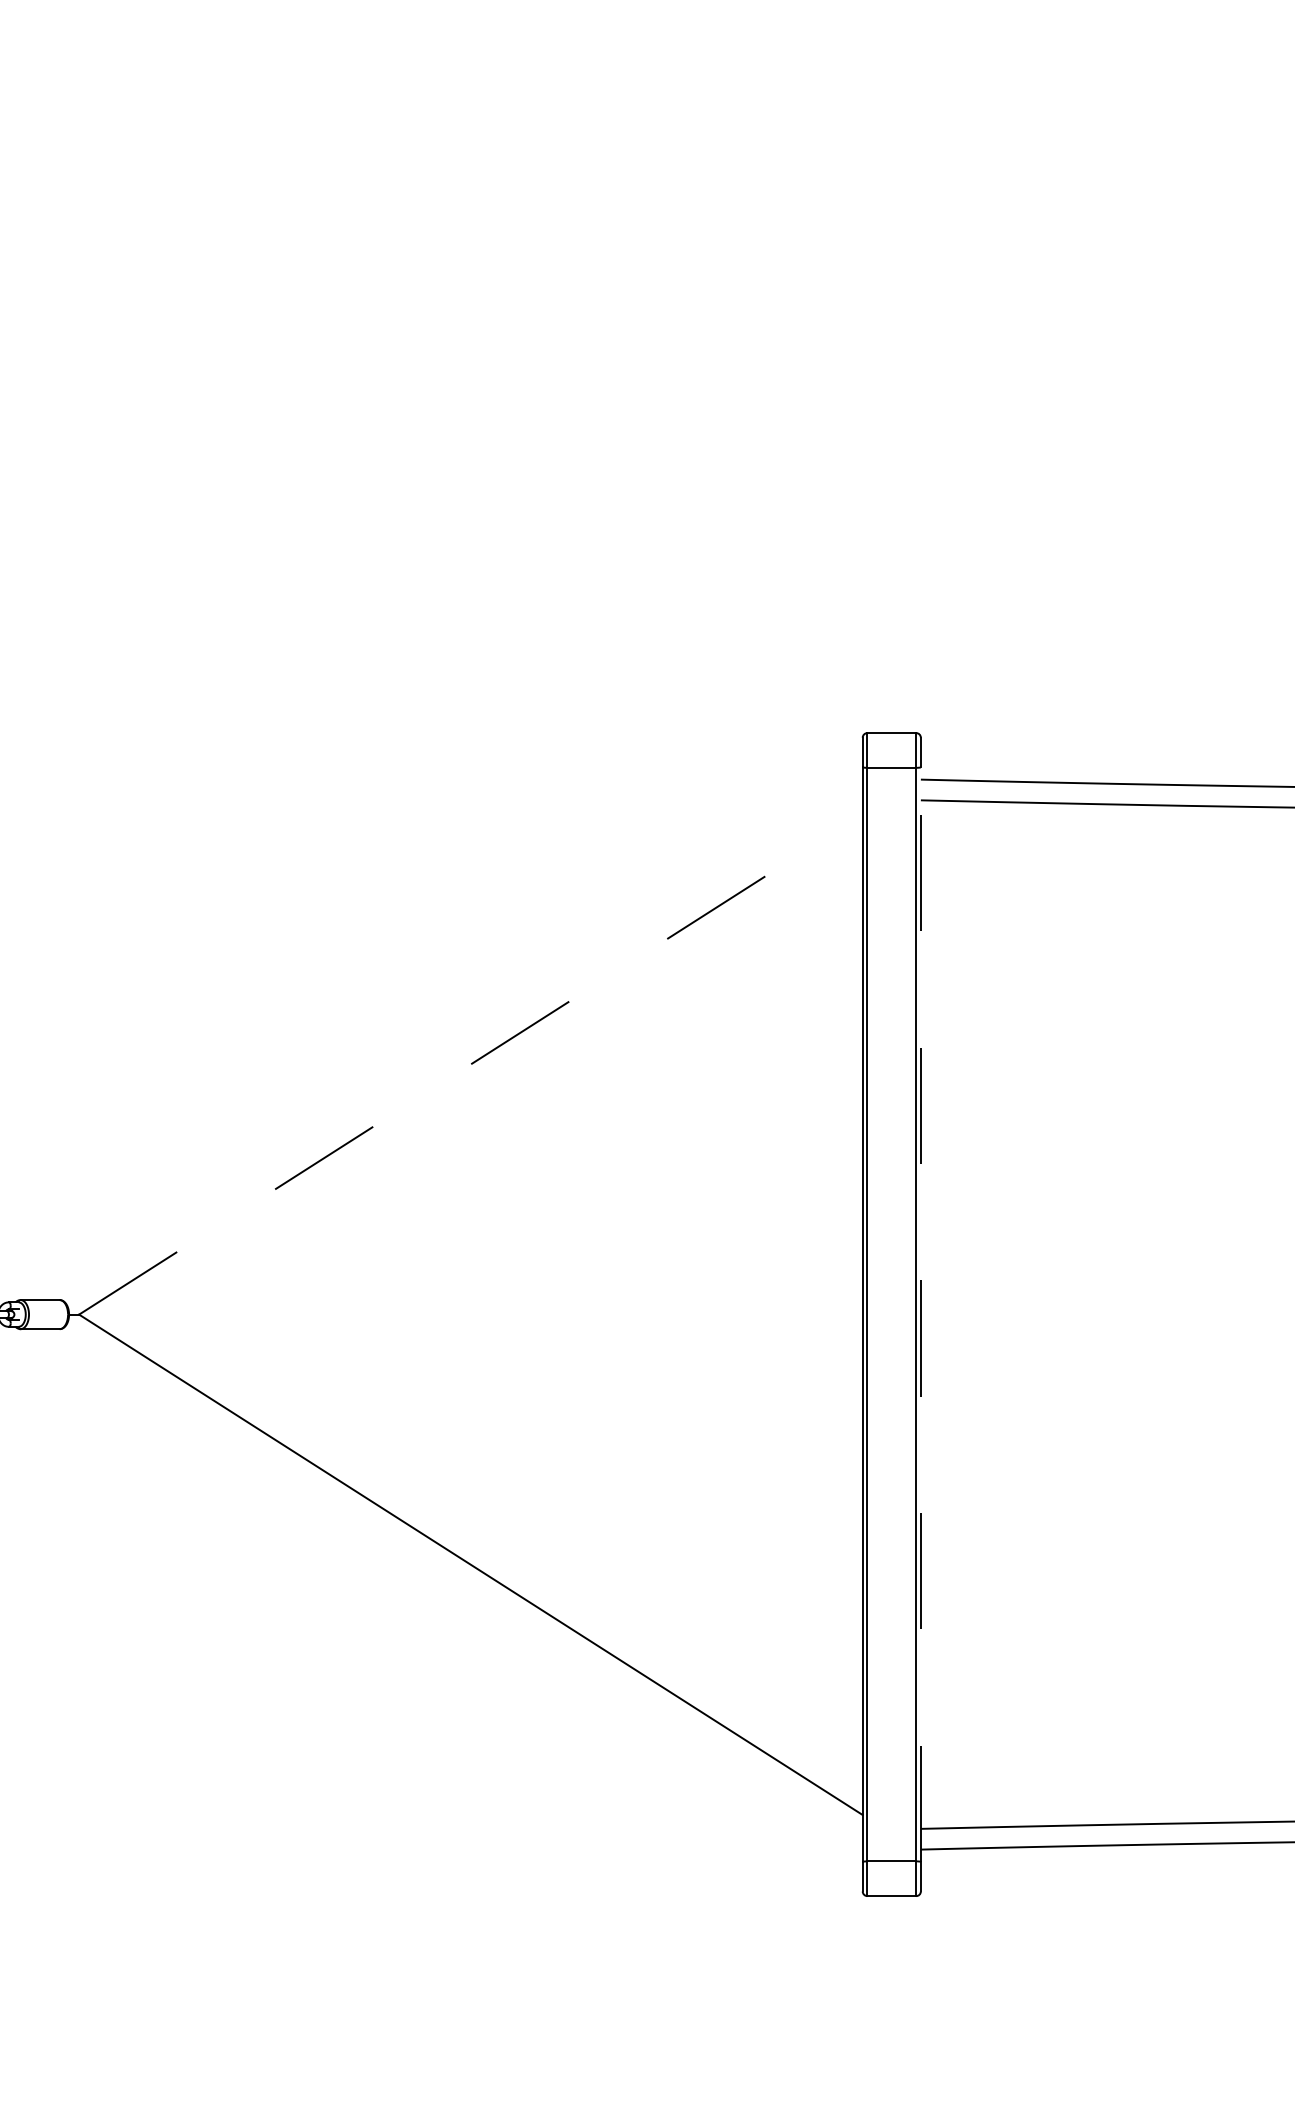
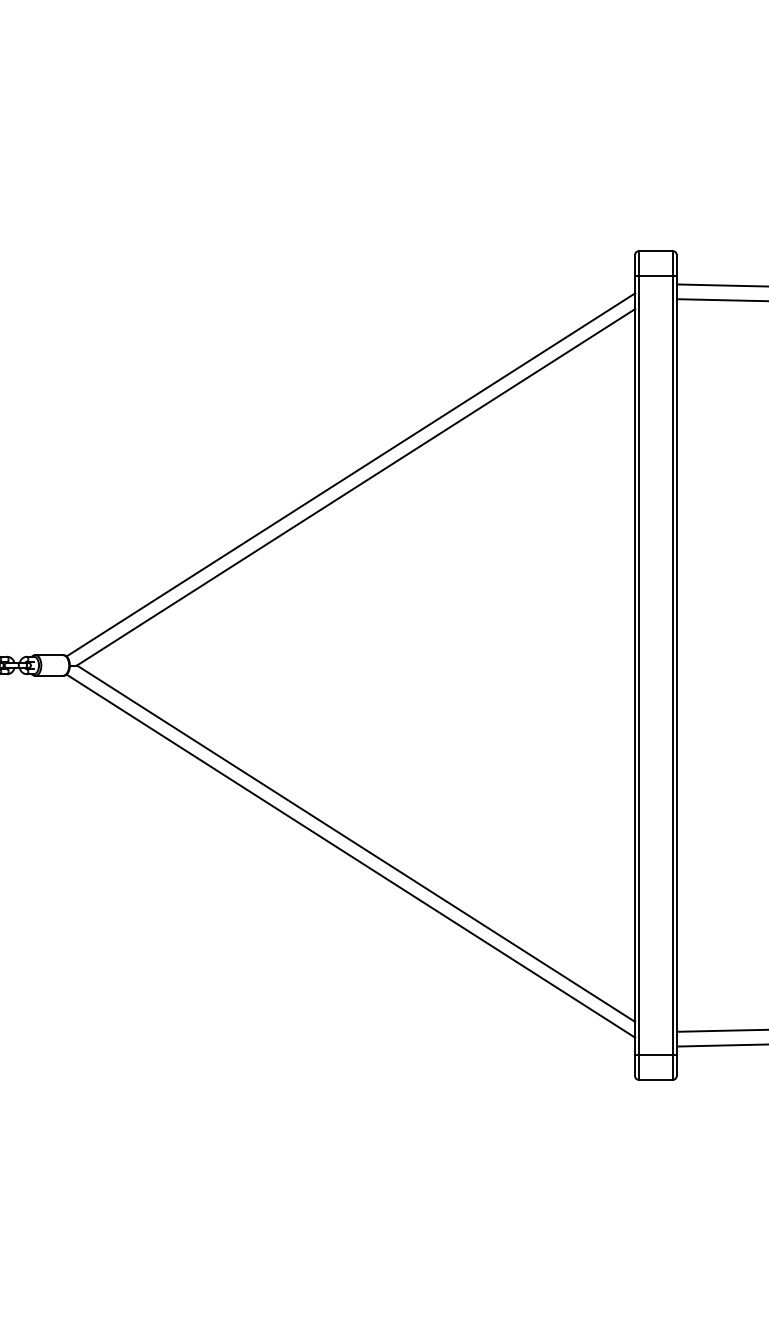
line: (463, 1046) -> (350, 474), added
line: (470, 1064) -> (355, 487), dashed -> solid
line: (920, 1314) -> (676, 665), dashed -> solid
line: (463, 1582) -> (350, 856), added

